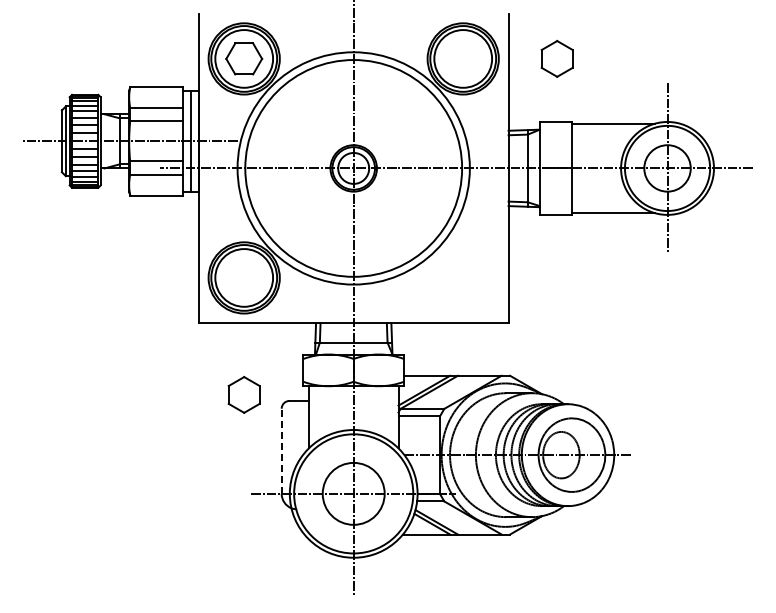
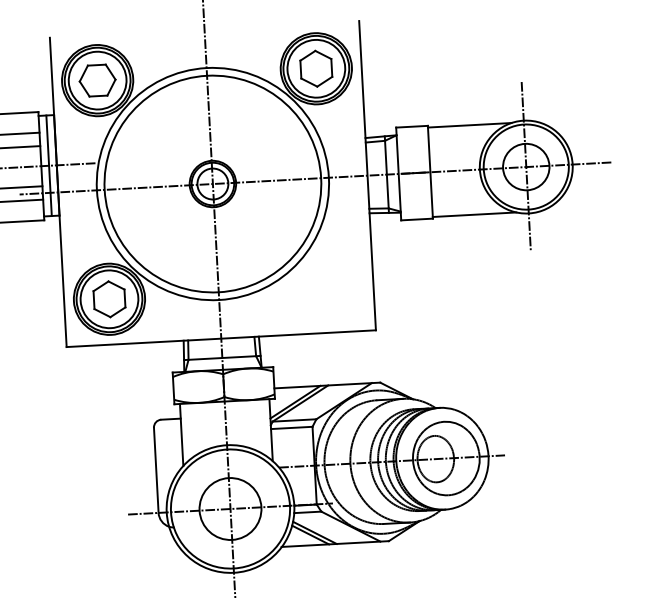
part: (556, 58) -> (315, 68), moved
part: (243, 394) -> (108, 298), moved
line: (281, 451) -> (156, 470), dashed -> solid

